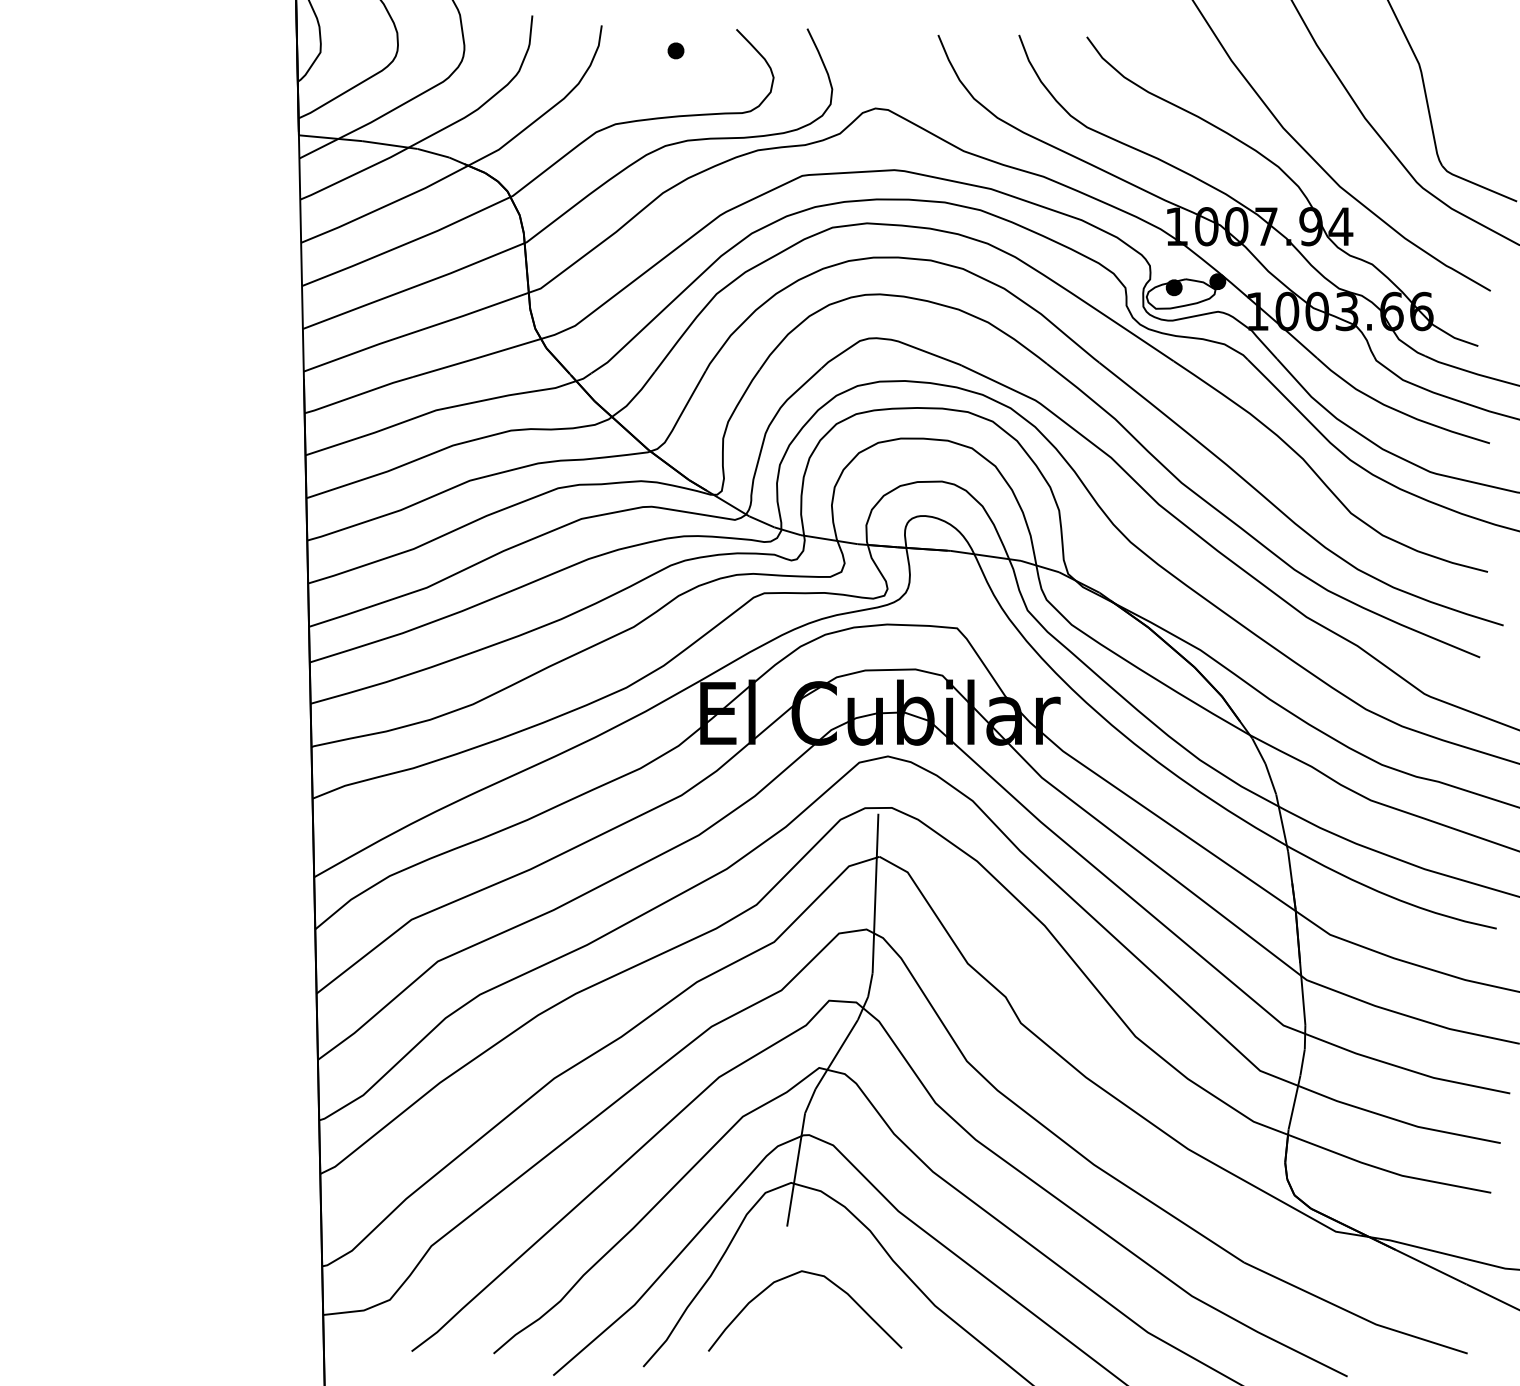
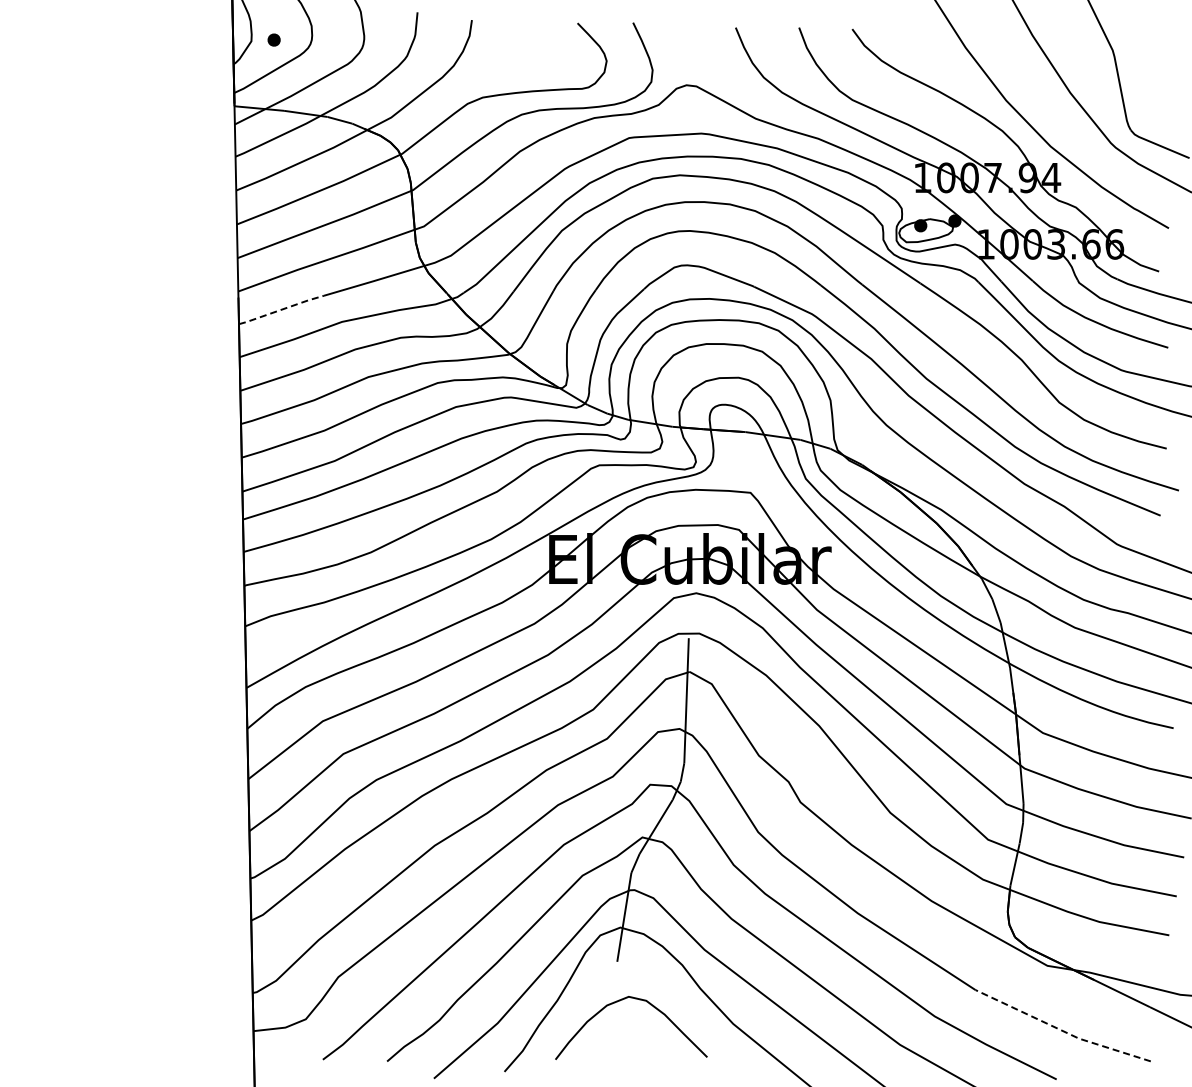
part: (675, 50) -> (273, 39), moved
line: (358, 394) -> (281, 309), solid -> dashed
line: (1353, 1314) -> (1061, 1030), solid -> dashed

